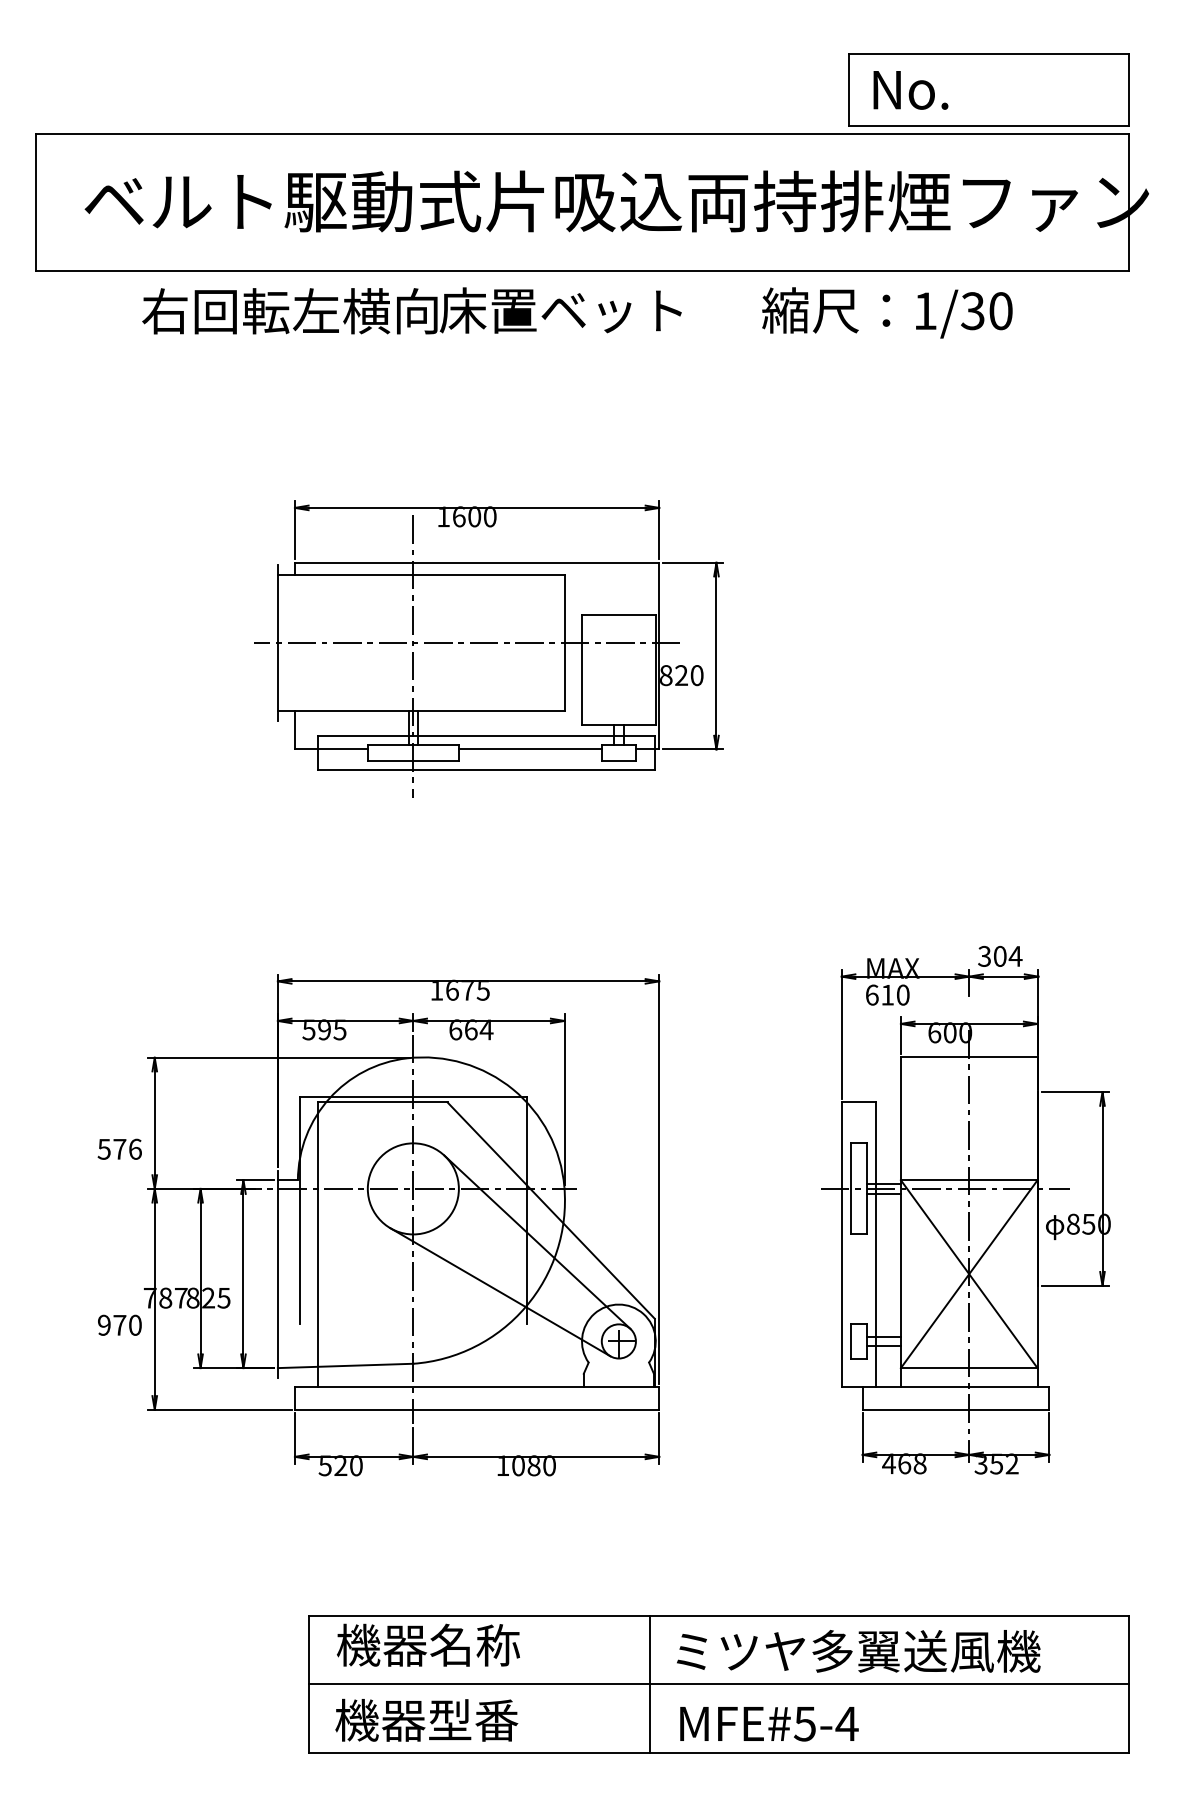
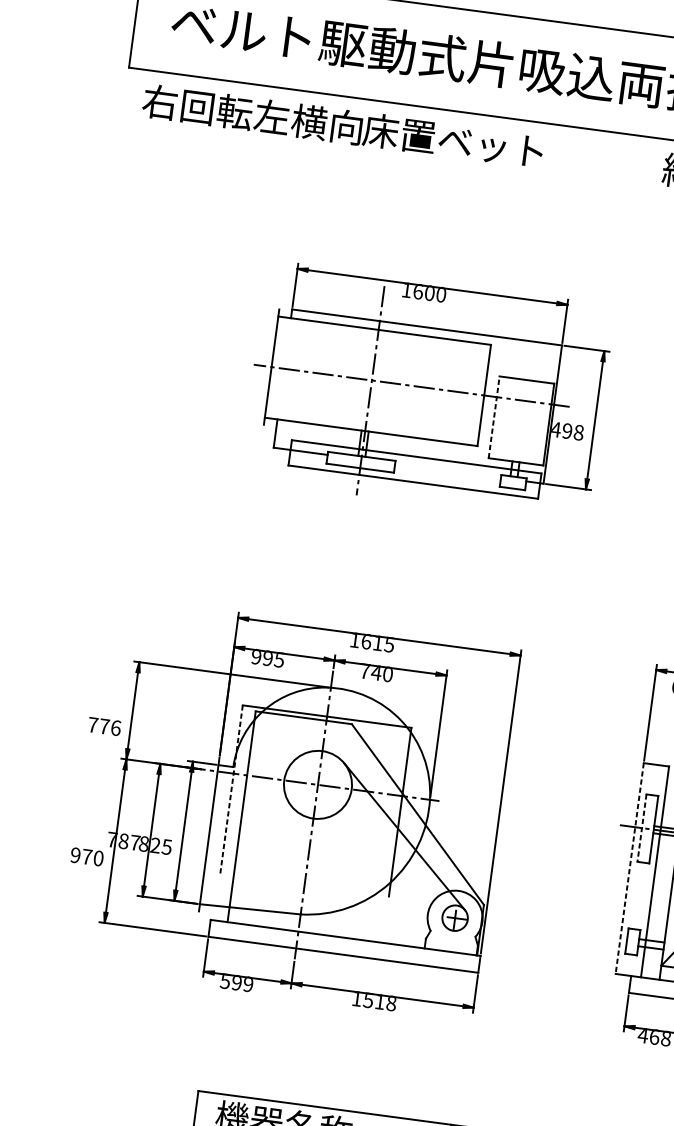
text: (411, 310) -> (342, 126), moved
line: (581, 669) -> (493, 416), solid -> dashed
text: (681, 675) -> (567, 431), 820 -> 498
line: (529, 749) -> (447, 470), removed
text: (467, 991) -> (377, 644), 1675 -> 1615
text: (308, 1029) -> (256, 656), 595 -> 995
text: (471, 1029) -> (376, 672), 664 -> 740
text: (103, 1149) -> (92, 725), 576 -> 776
line: (850, 1188) -> (641, 827), solid -> dashed
line: (299, 1210) -> (231, 789), solid -> dashed
line: (841, 1245) -> (629, 869), solid -> dashed
line: (500, 1292) -> (372, 870), removed
text: (348, 1465) -> (242, 983), 520 -> 599
text: (533, 1465) -> (379, 1001), 1080 -> 1518

